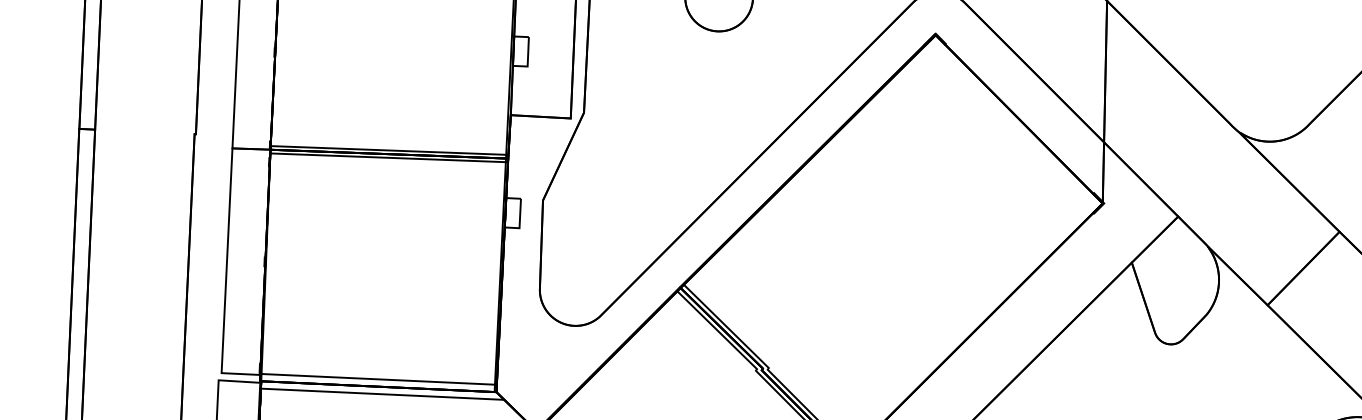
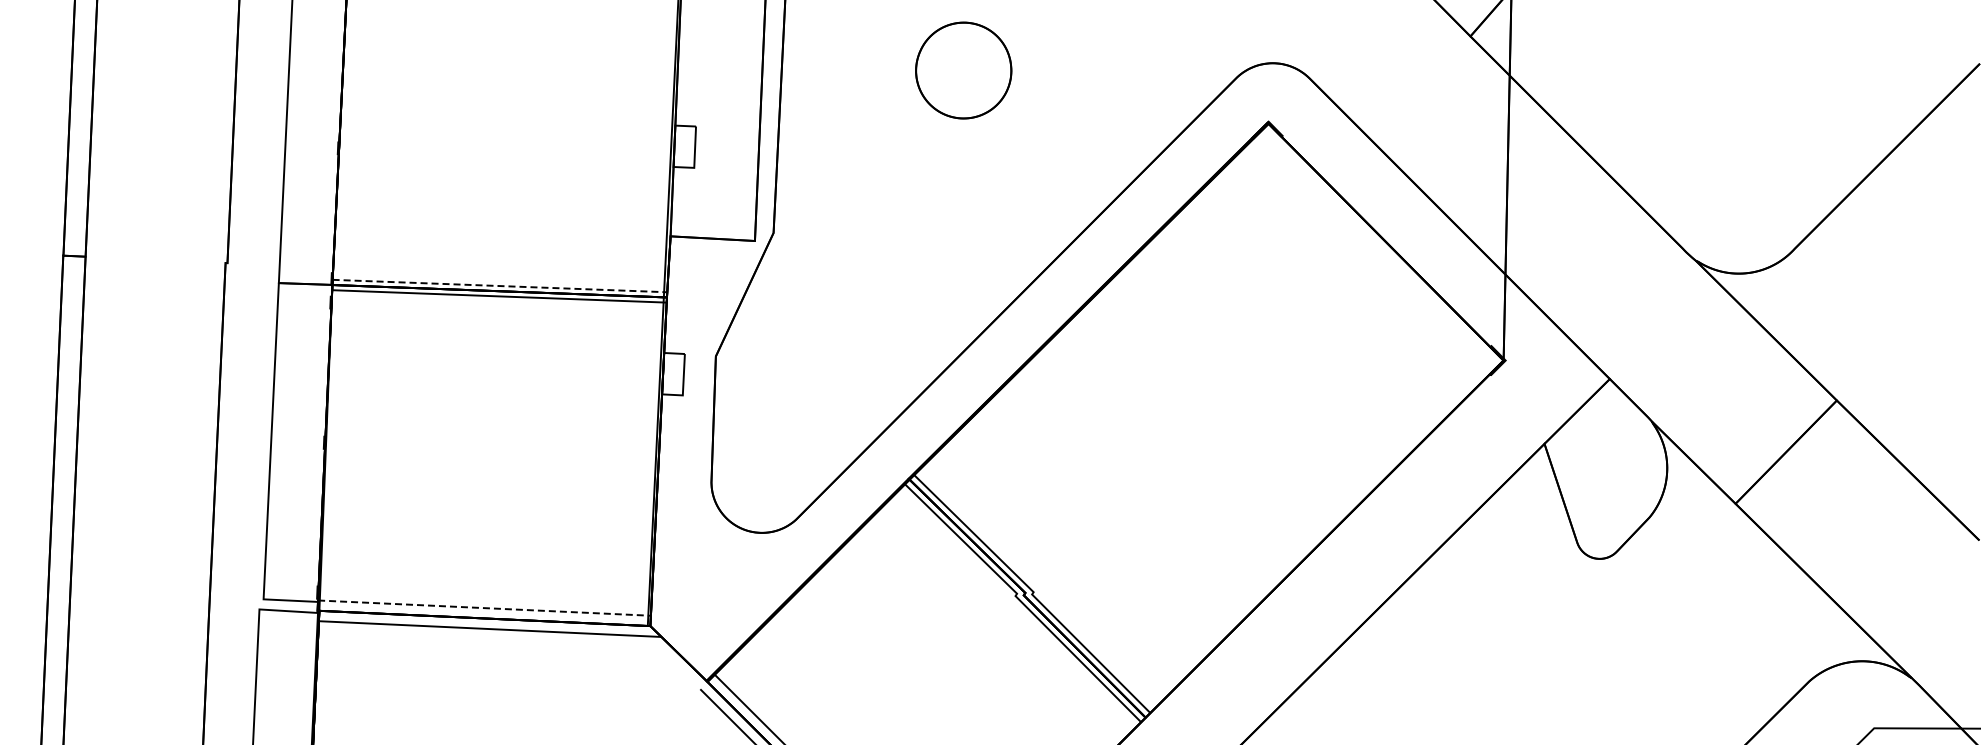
line: (389, 150) -> (500, 286), solid -> dashed
line: (378, 379) -> (484, 608), solid -> dashed

